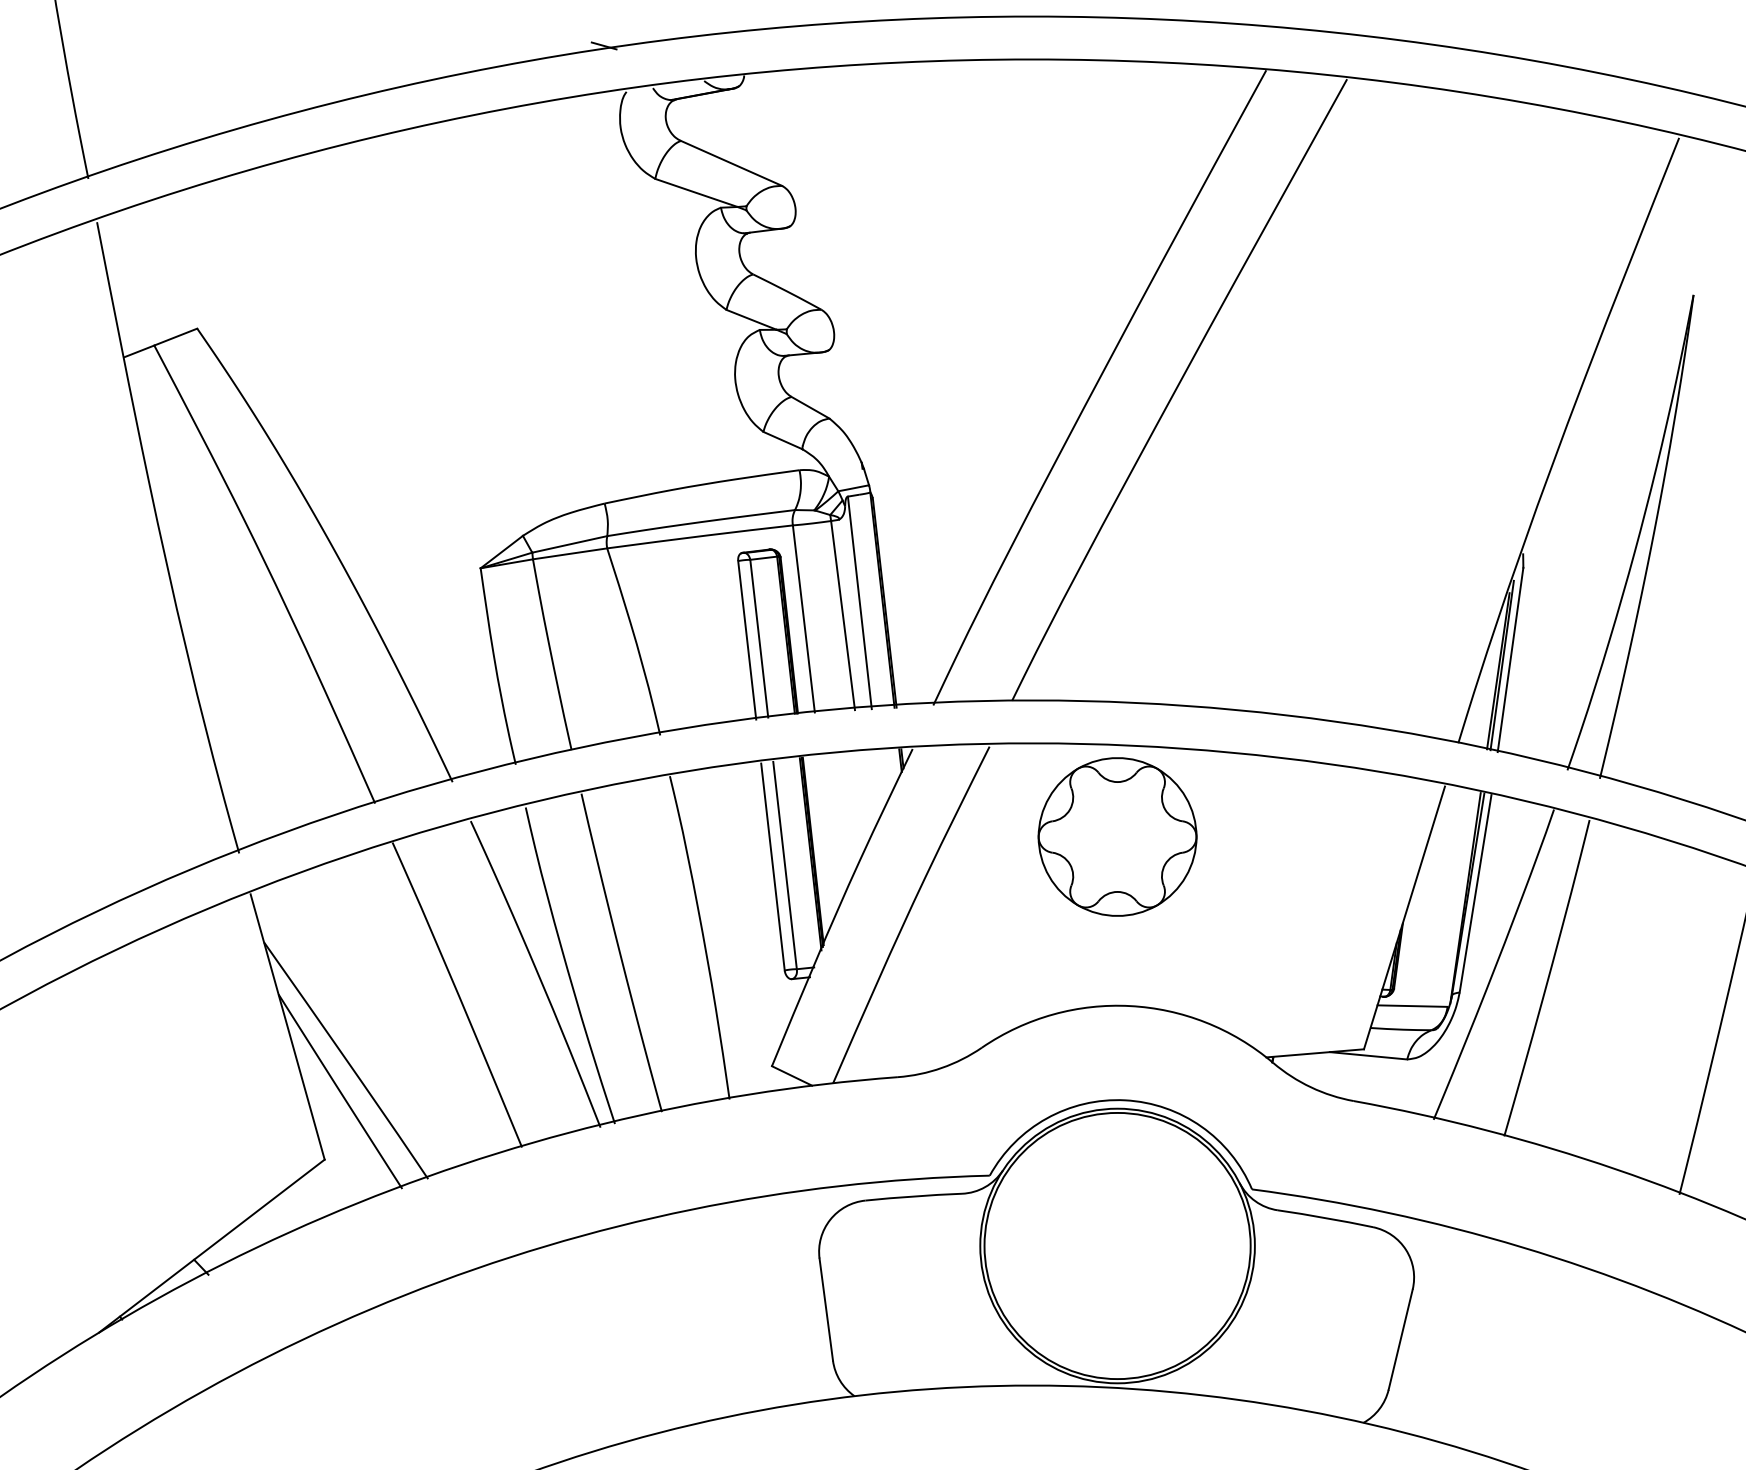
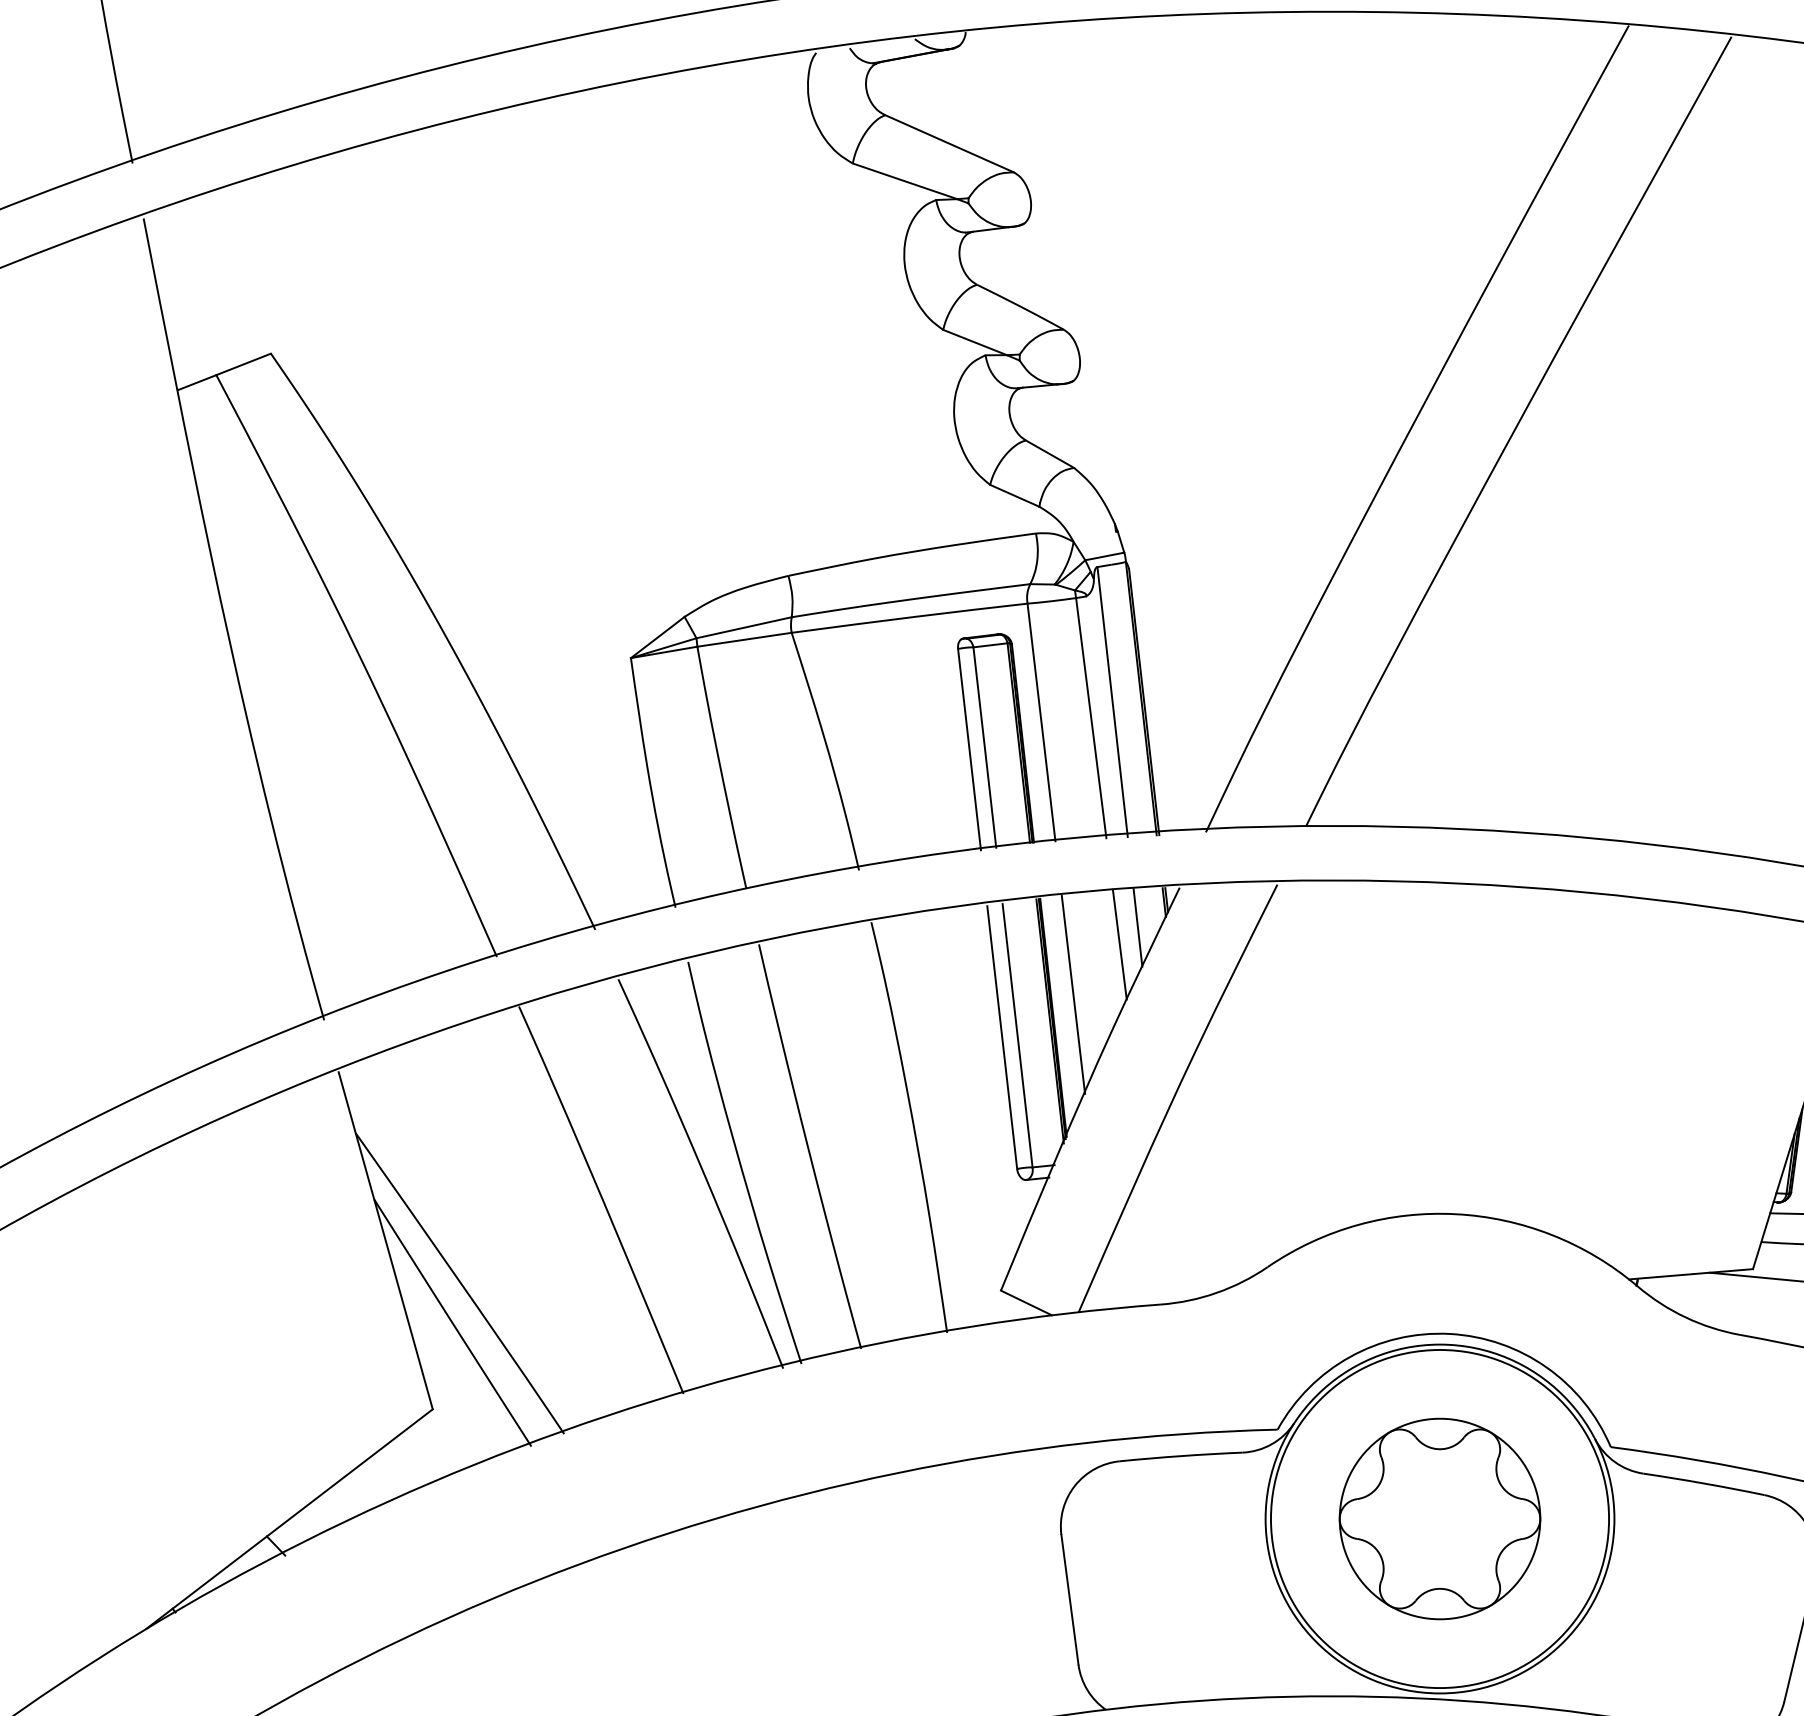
line: (879, 780) -> (1137, 927), added
line: (865, 793) -> (1119, 944), added
line: (828, 833) -> (1072, 995), added
part: (1117, 836) -> (1439, 1518), moved

